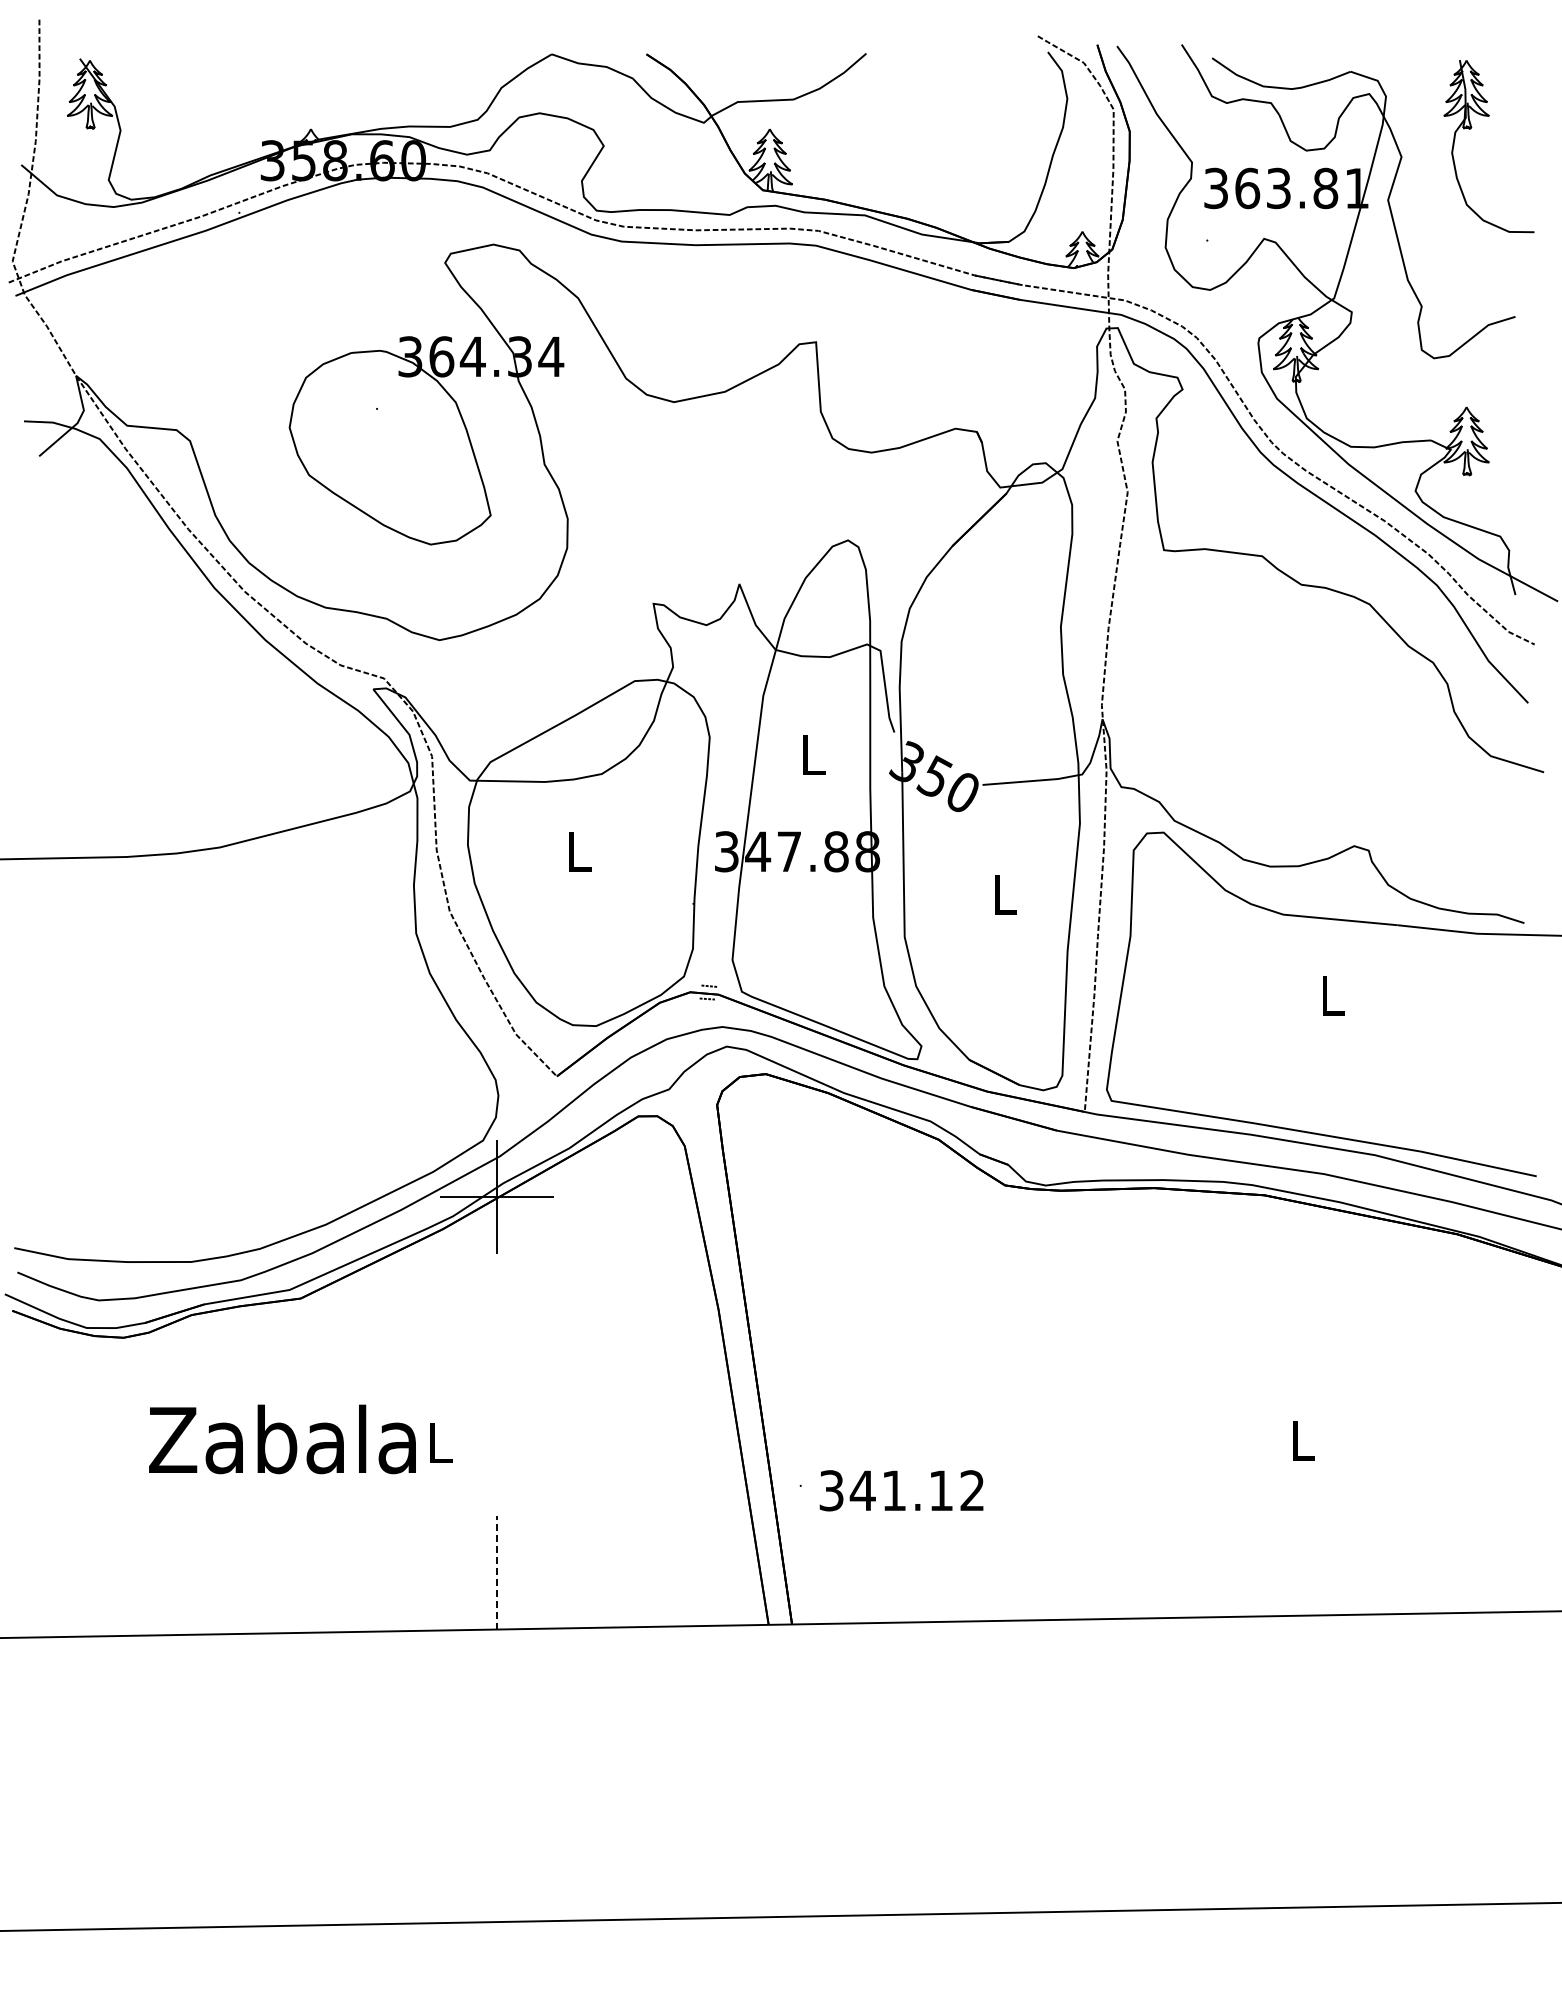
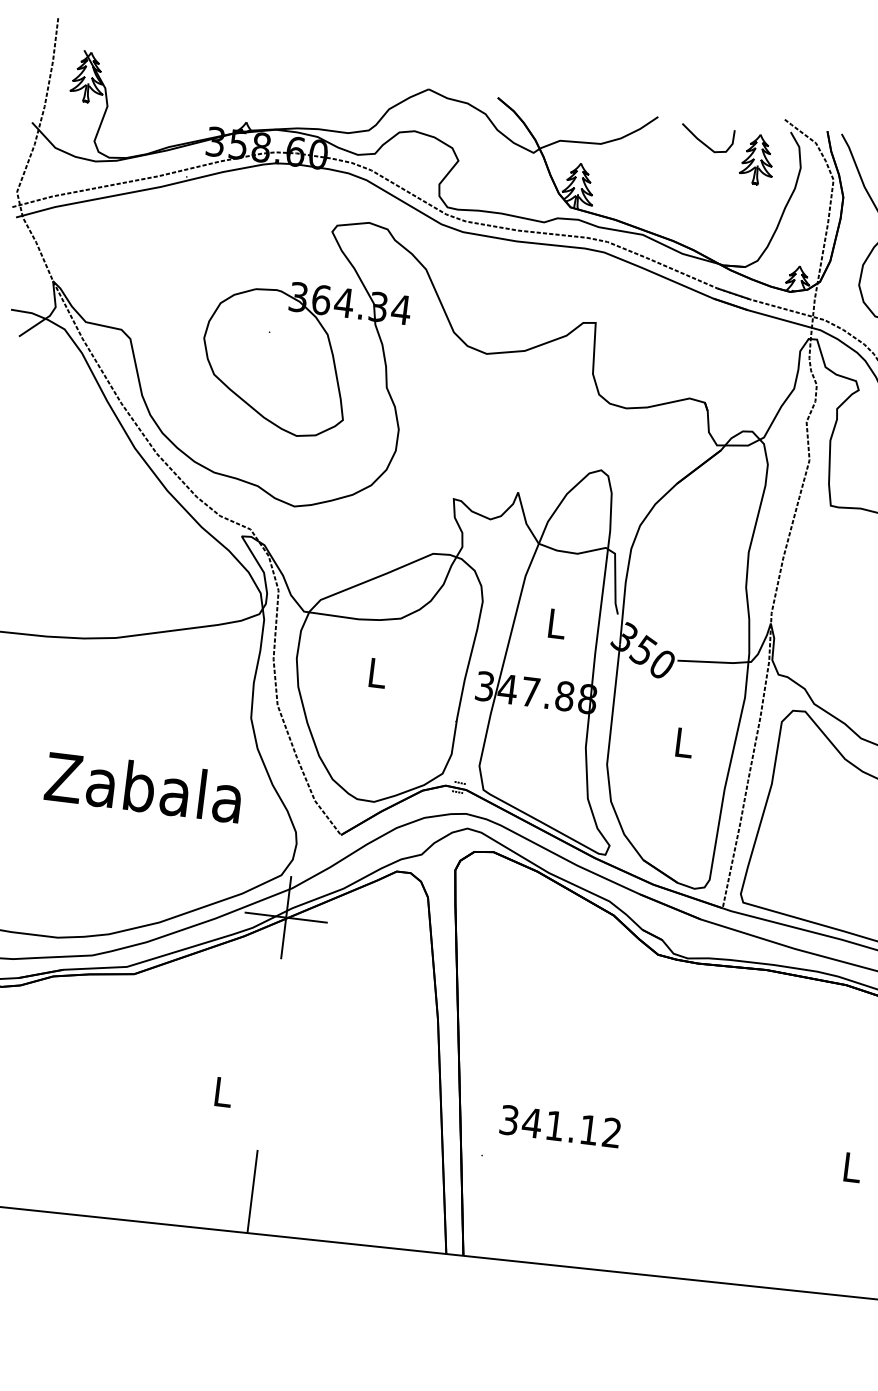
curve: (933, 81) -> (704, 143), added
part: (1007, 94) -> (757, 159), added
text: (282, 1439) -> (143, 787), moved
text: (901, 1490) -> (560, 1126), moved
line: (496, 1572) -> (252, 1191), dashed -> solid

